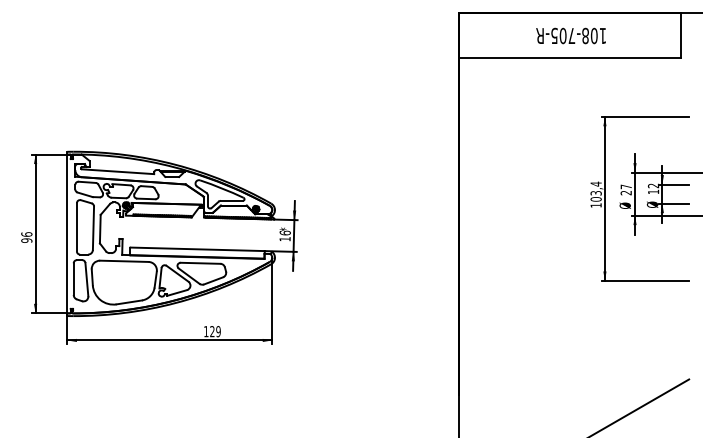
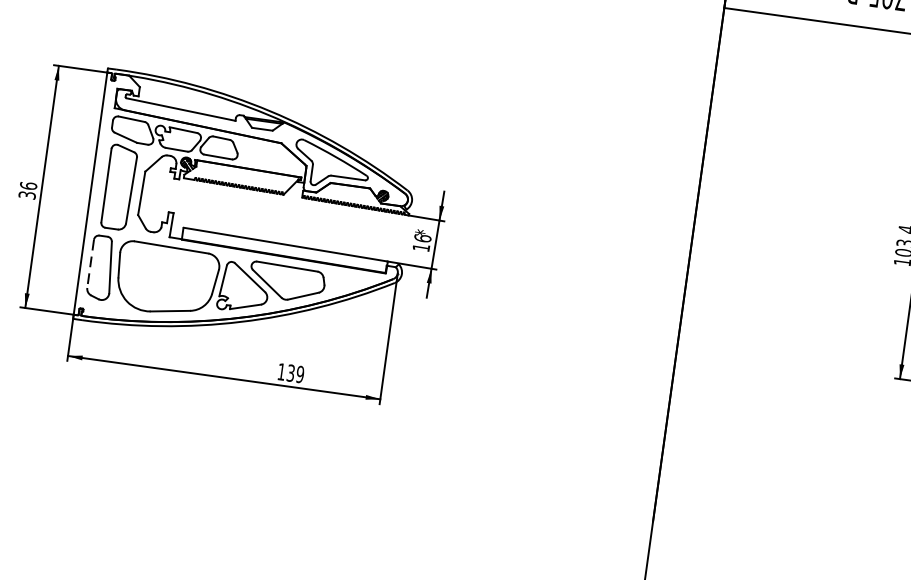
text: (26, 240) -> (26, 195), 96 -> 36
line: (73, 279) -> (90, 264), solid -> dashed
text: (212, 331) -> (291, 373), 129 -> 139

